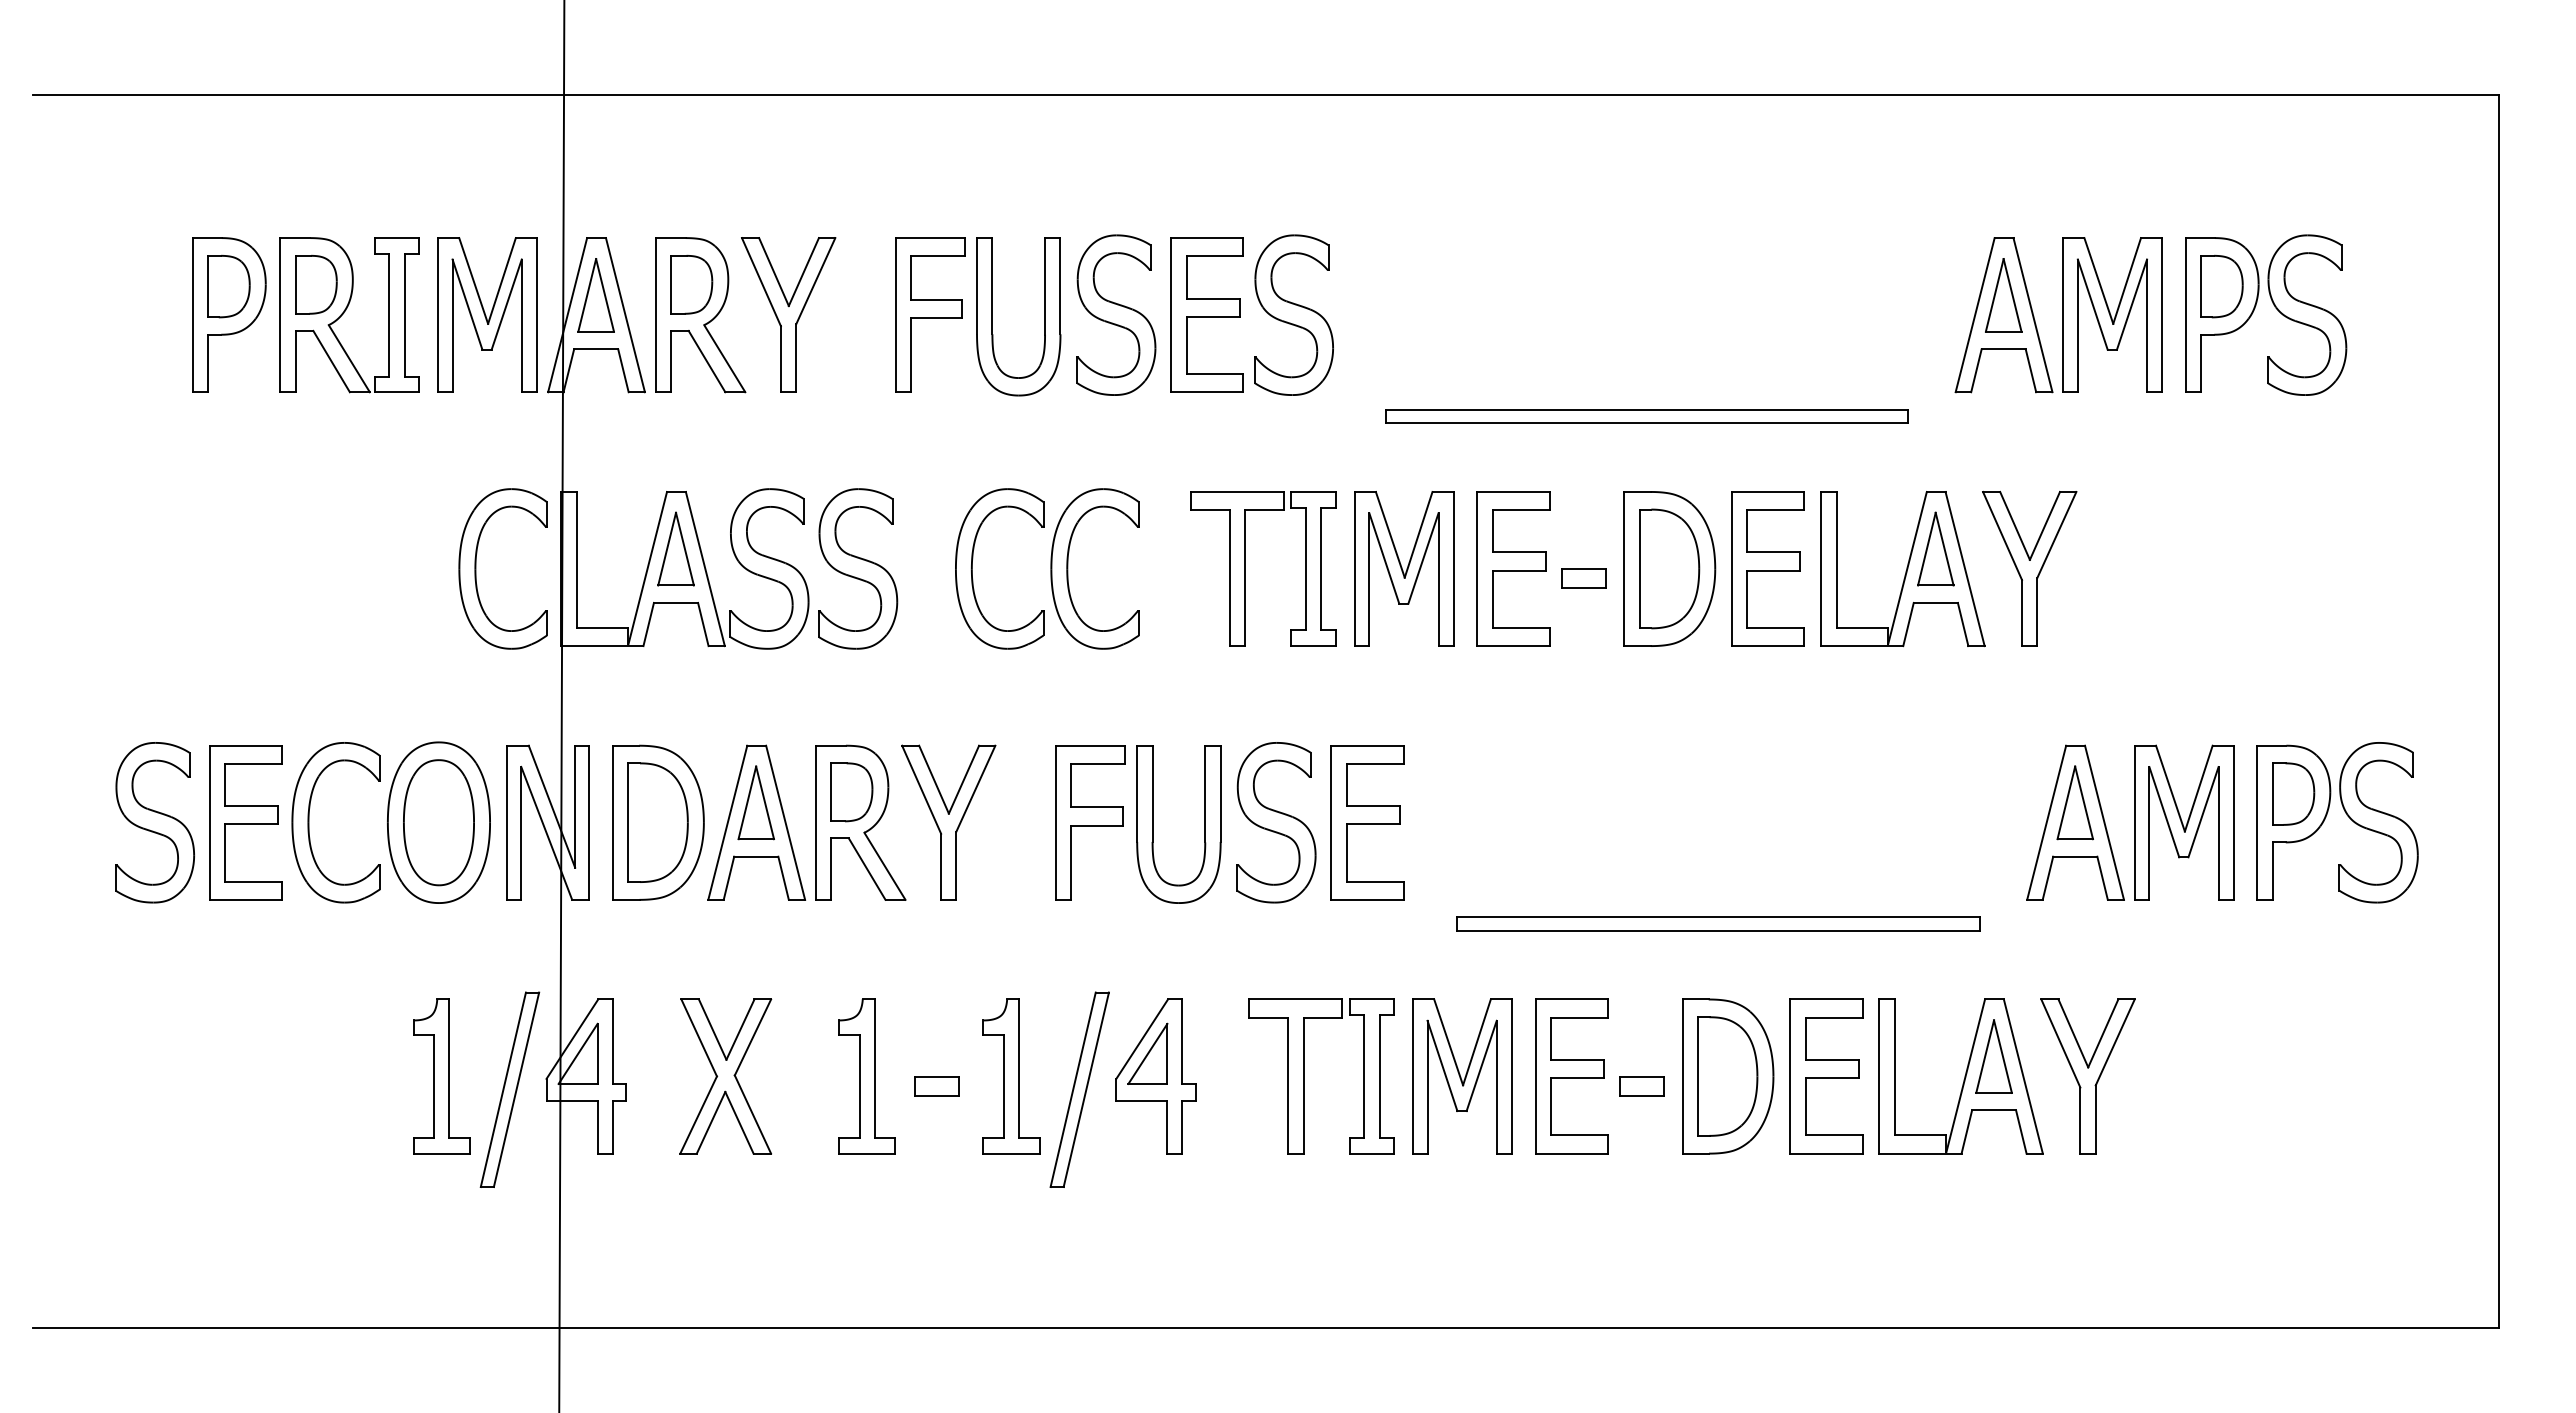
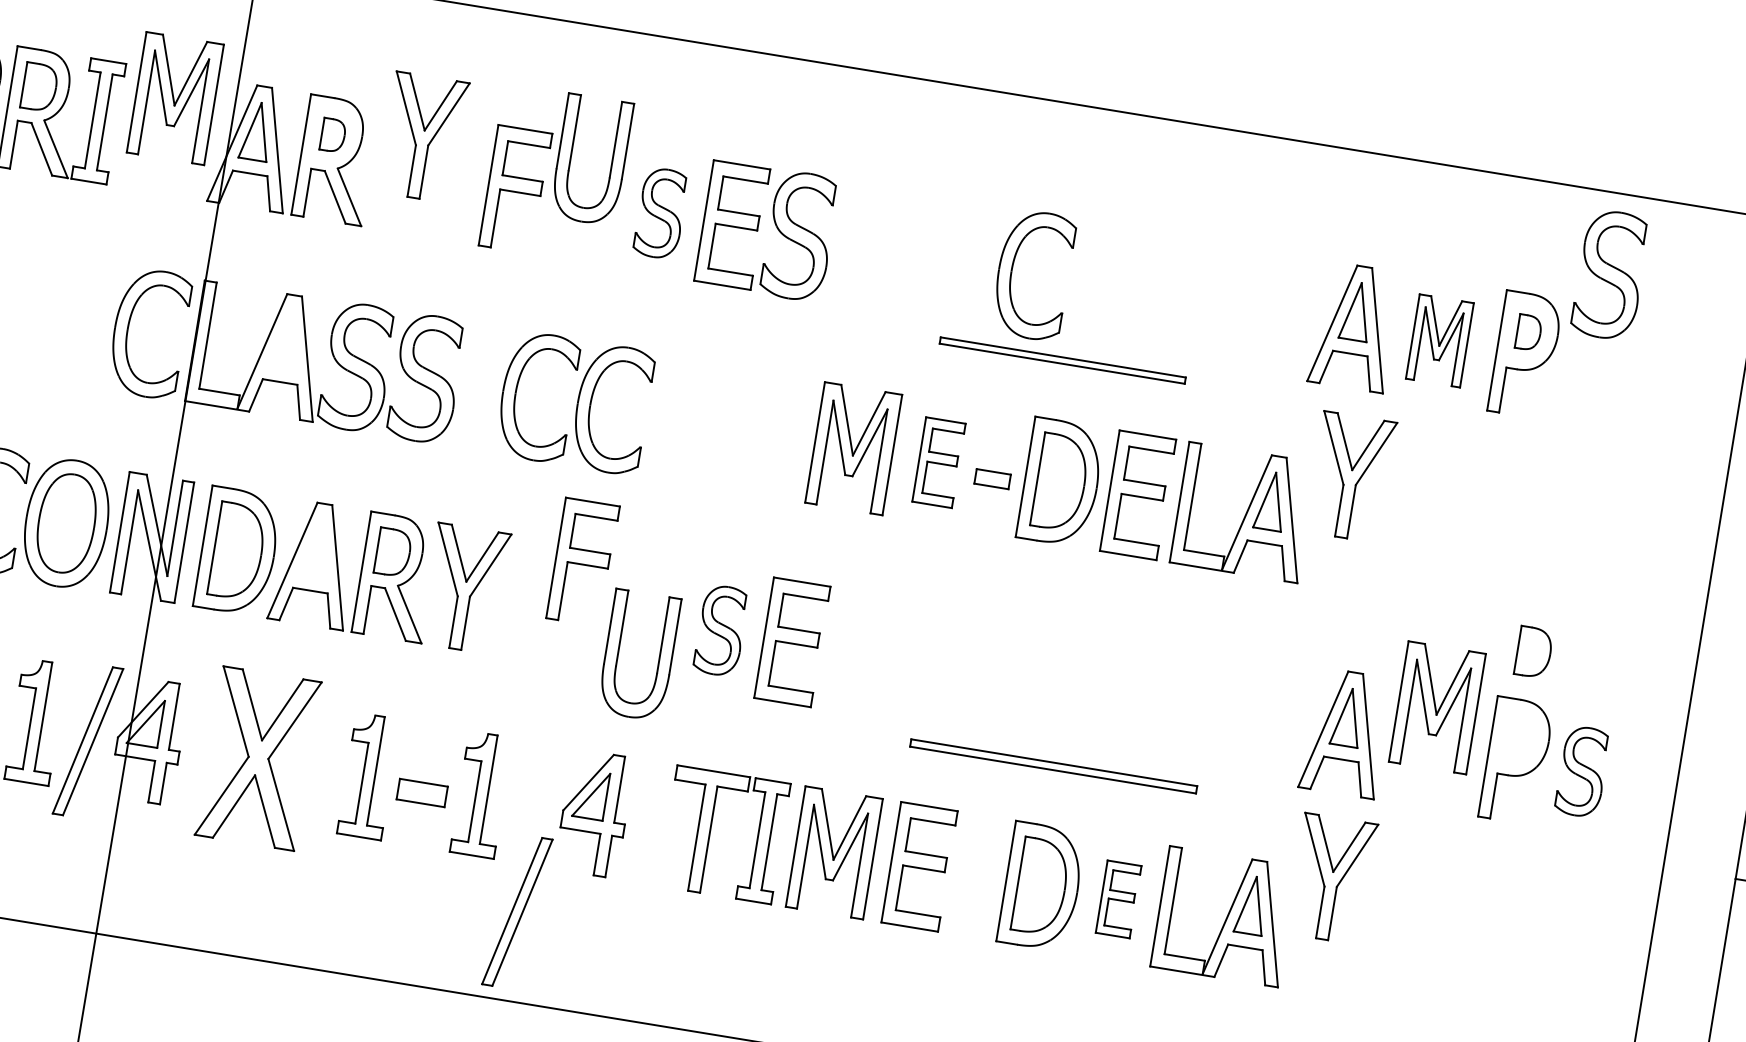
part: (691, 284) -> (332, 135), size x0.7
part: (2221, 286) -> (1528, 332), size x0.7
part: (487, 314) -> (175, 98), moved
part: (788, 314) -> (423, 137), moved
part: (1116, 314) -> (661, 212), size x0.7
part: (2112, 314) -> (1439, 340), size x0.7
part: (2307, 314) -> (1611, 274), moved
part: (1565, 315) -> (1012, 271), added
part: (992, 316) -> (571, 156), moved
part: (1646, 416) -> (1062, 360), size x0.6
part: (675, 548) -> (286, 339), removed
part: (1245, 568) -> (729, 428), removed
part: (1513, 568) -> (939, 462), size x0.7
part: (2029, 568) -> (1350, 476), moved
part: (2293, 793) -> (1534, 652), moved
part: (755, 802) -> (316, 548), removed
part: (1090, 822) -> (583, 562), moved
part: (1276, 822) -> (721, 630), size x0.7
part: (2184, 822) -> (1437, 707), moved
part: (2378, 822) -> (1582, 771), size x0.7
part: (1153, 824) -> (619, 652), moved
part: (1718, 923) -> (1053, 766), size x0.7
part: (725, 1076) -> (258, 758), size x1.4
part: (1826, 1076) -> (1118, 899), size x0.6
part: (2087, 1076) -> (1331, 878), moved
part: (936, 1086) -> (421, 793), size x1.4
part: (1641, 1086) -> (972, 883), removed
part: (1079, 1089) -> (517, 911), moved

